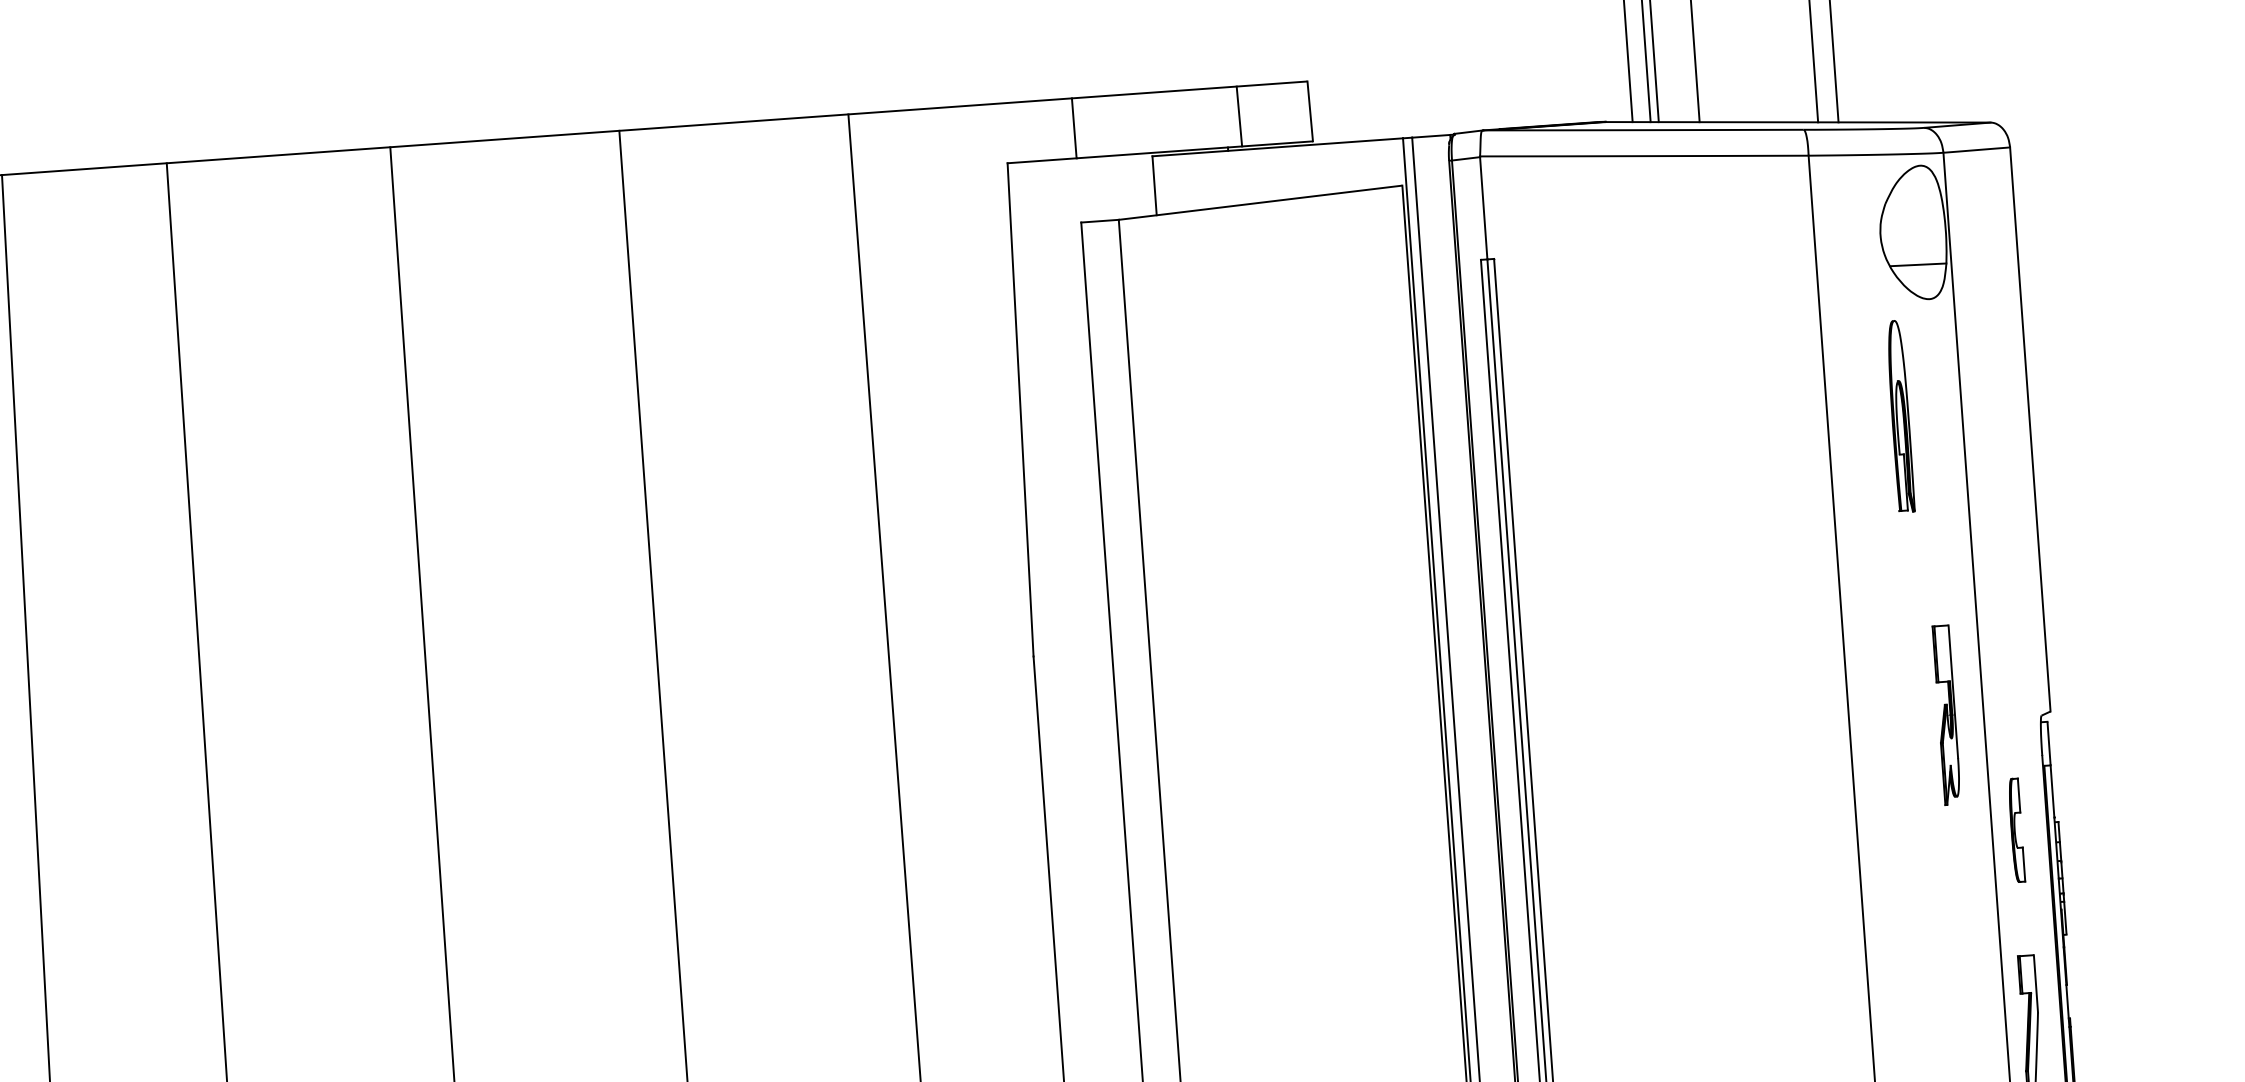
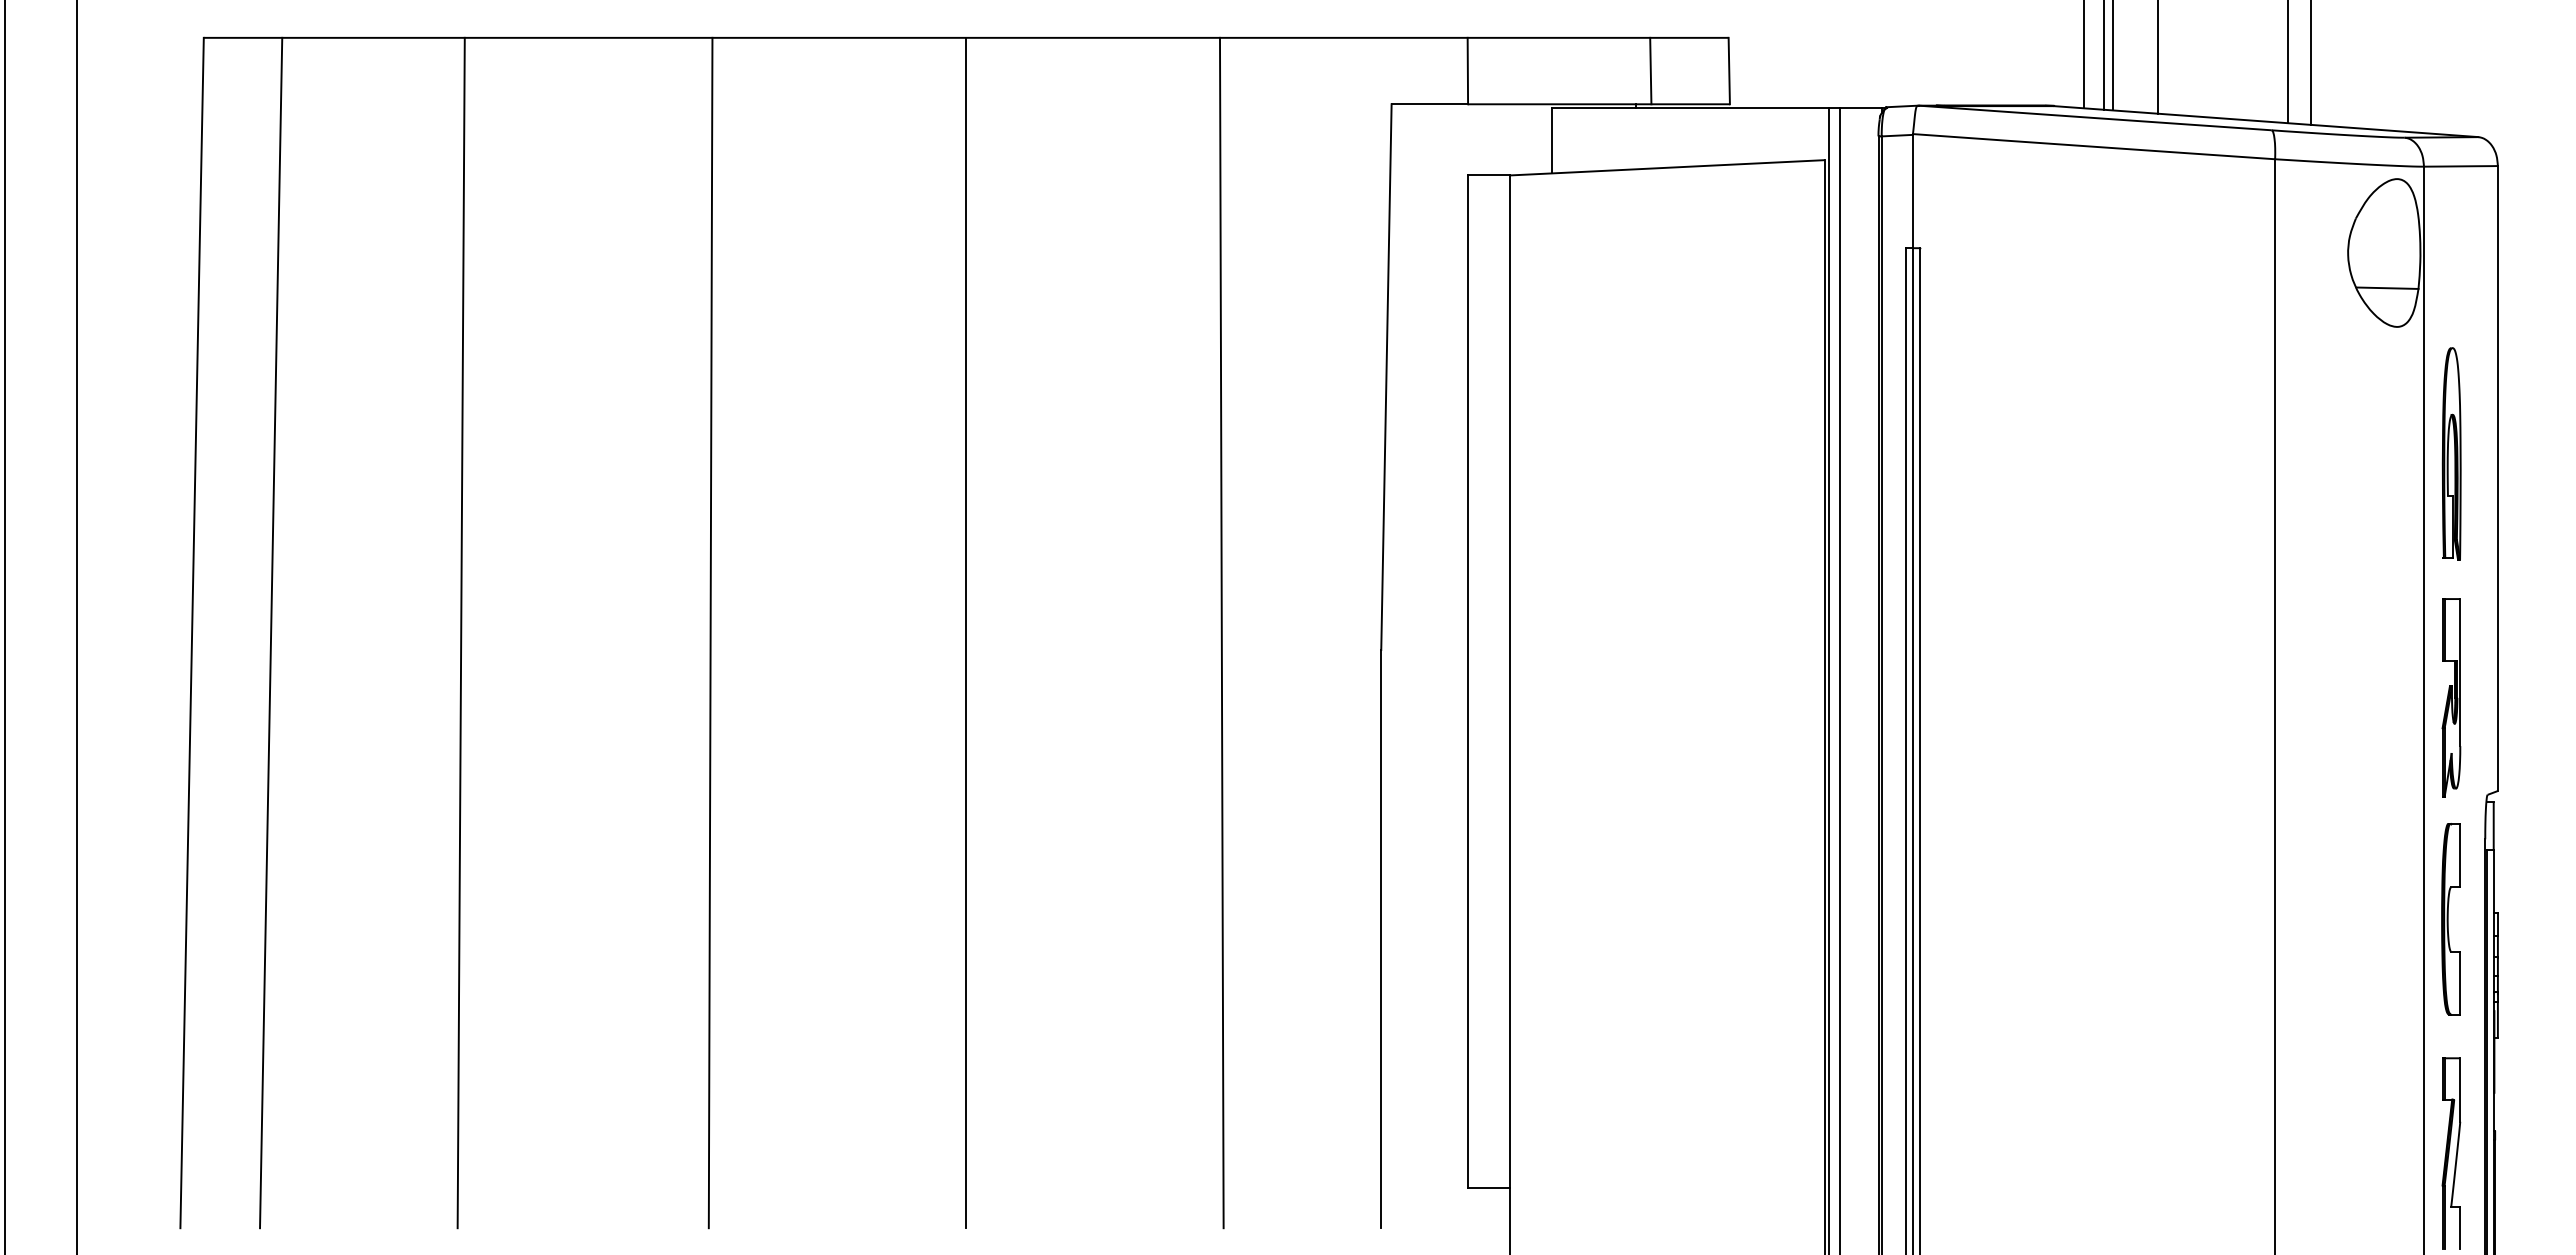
part: (1900, 416) -> (2451, 453), moved
part: (1947, 714) -> (2451, 697), moved
part: (2016, 830) -> (2450, 919), size x1.67

